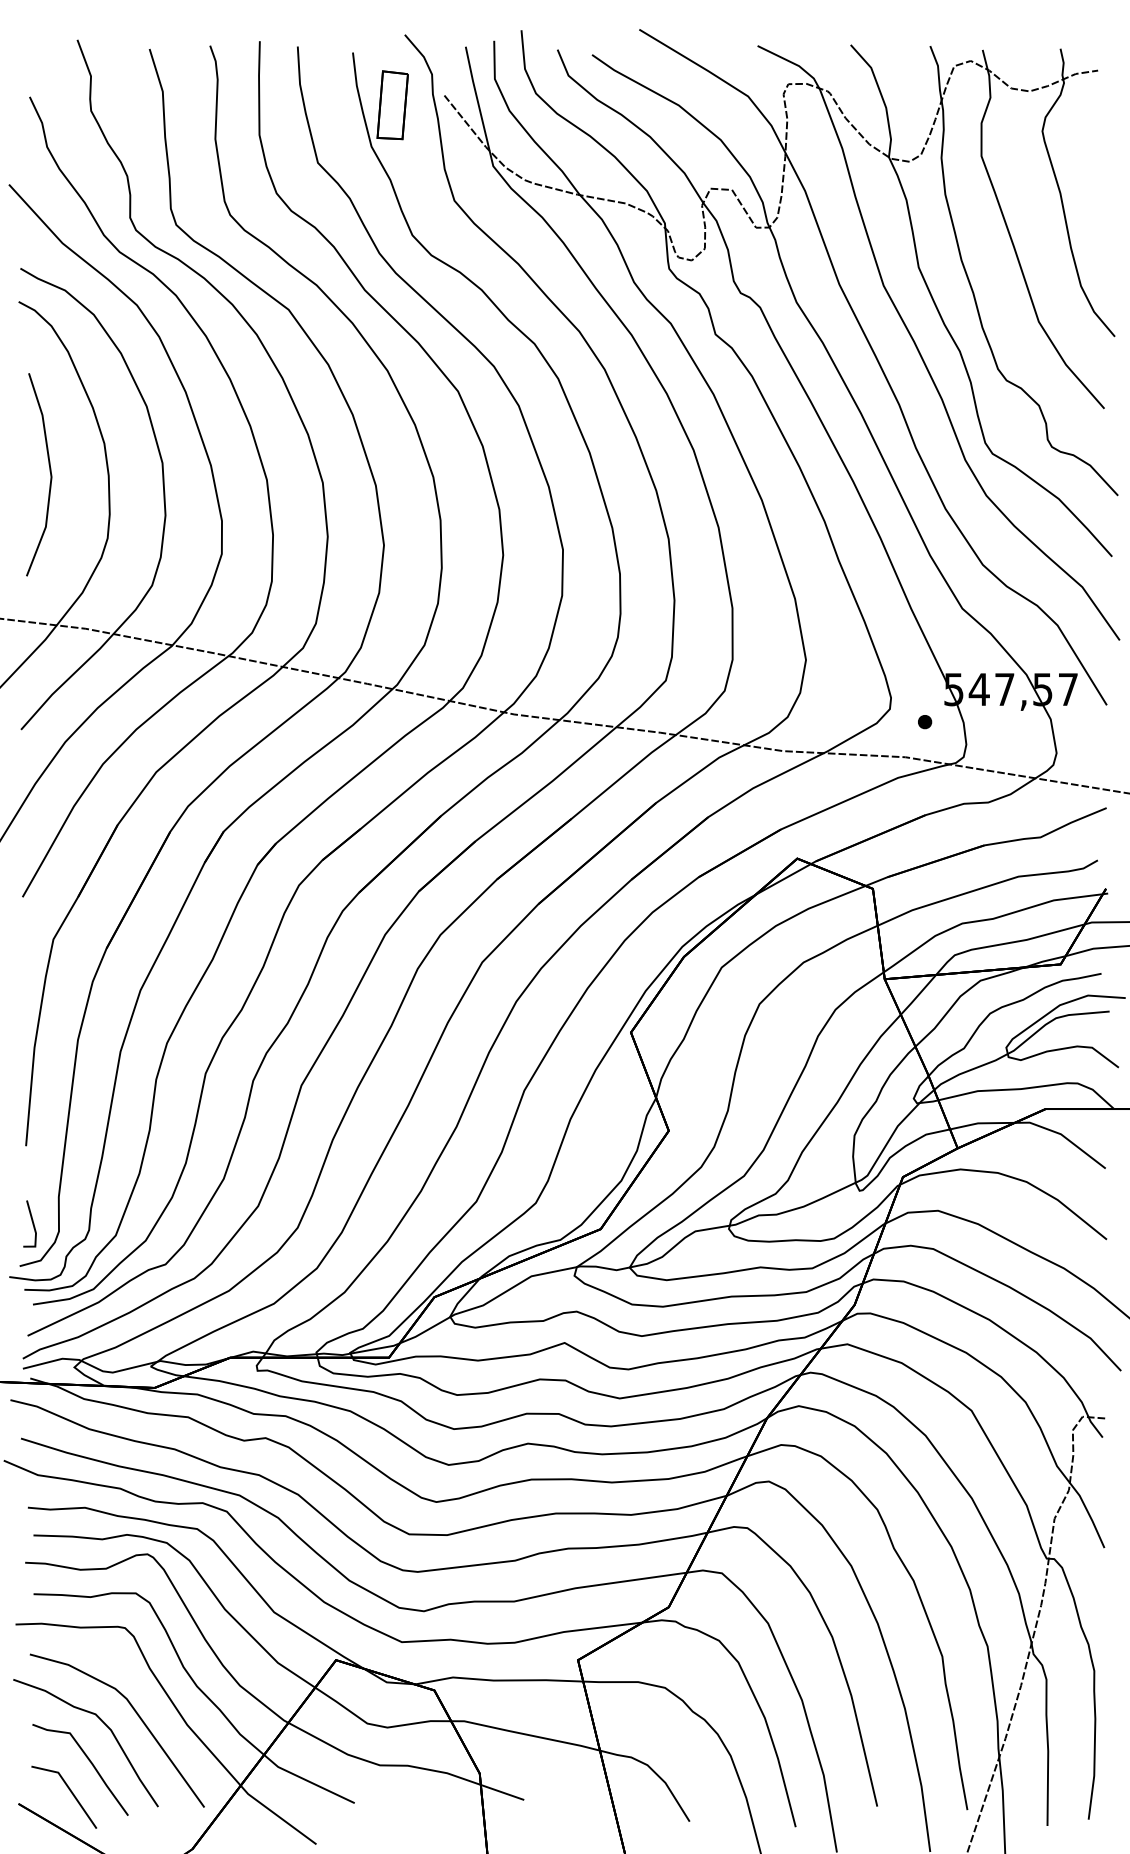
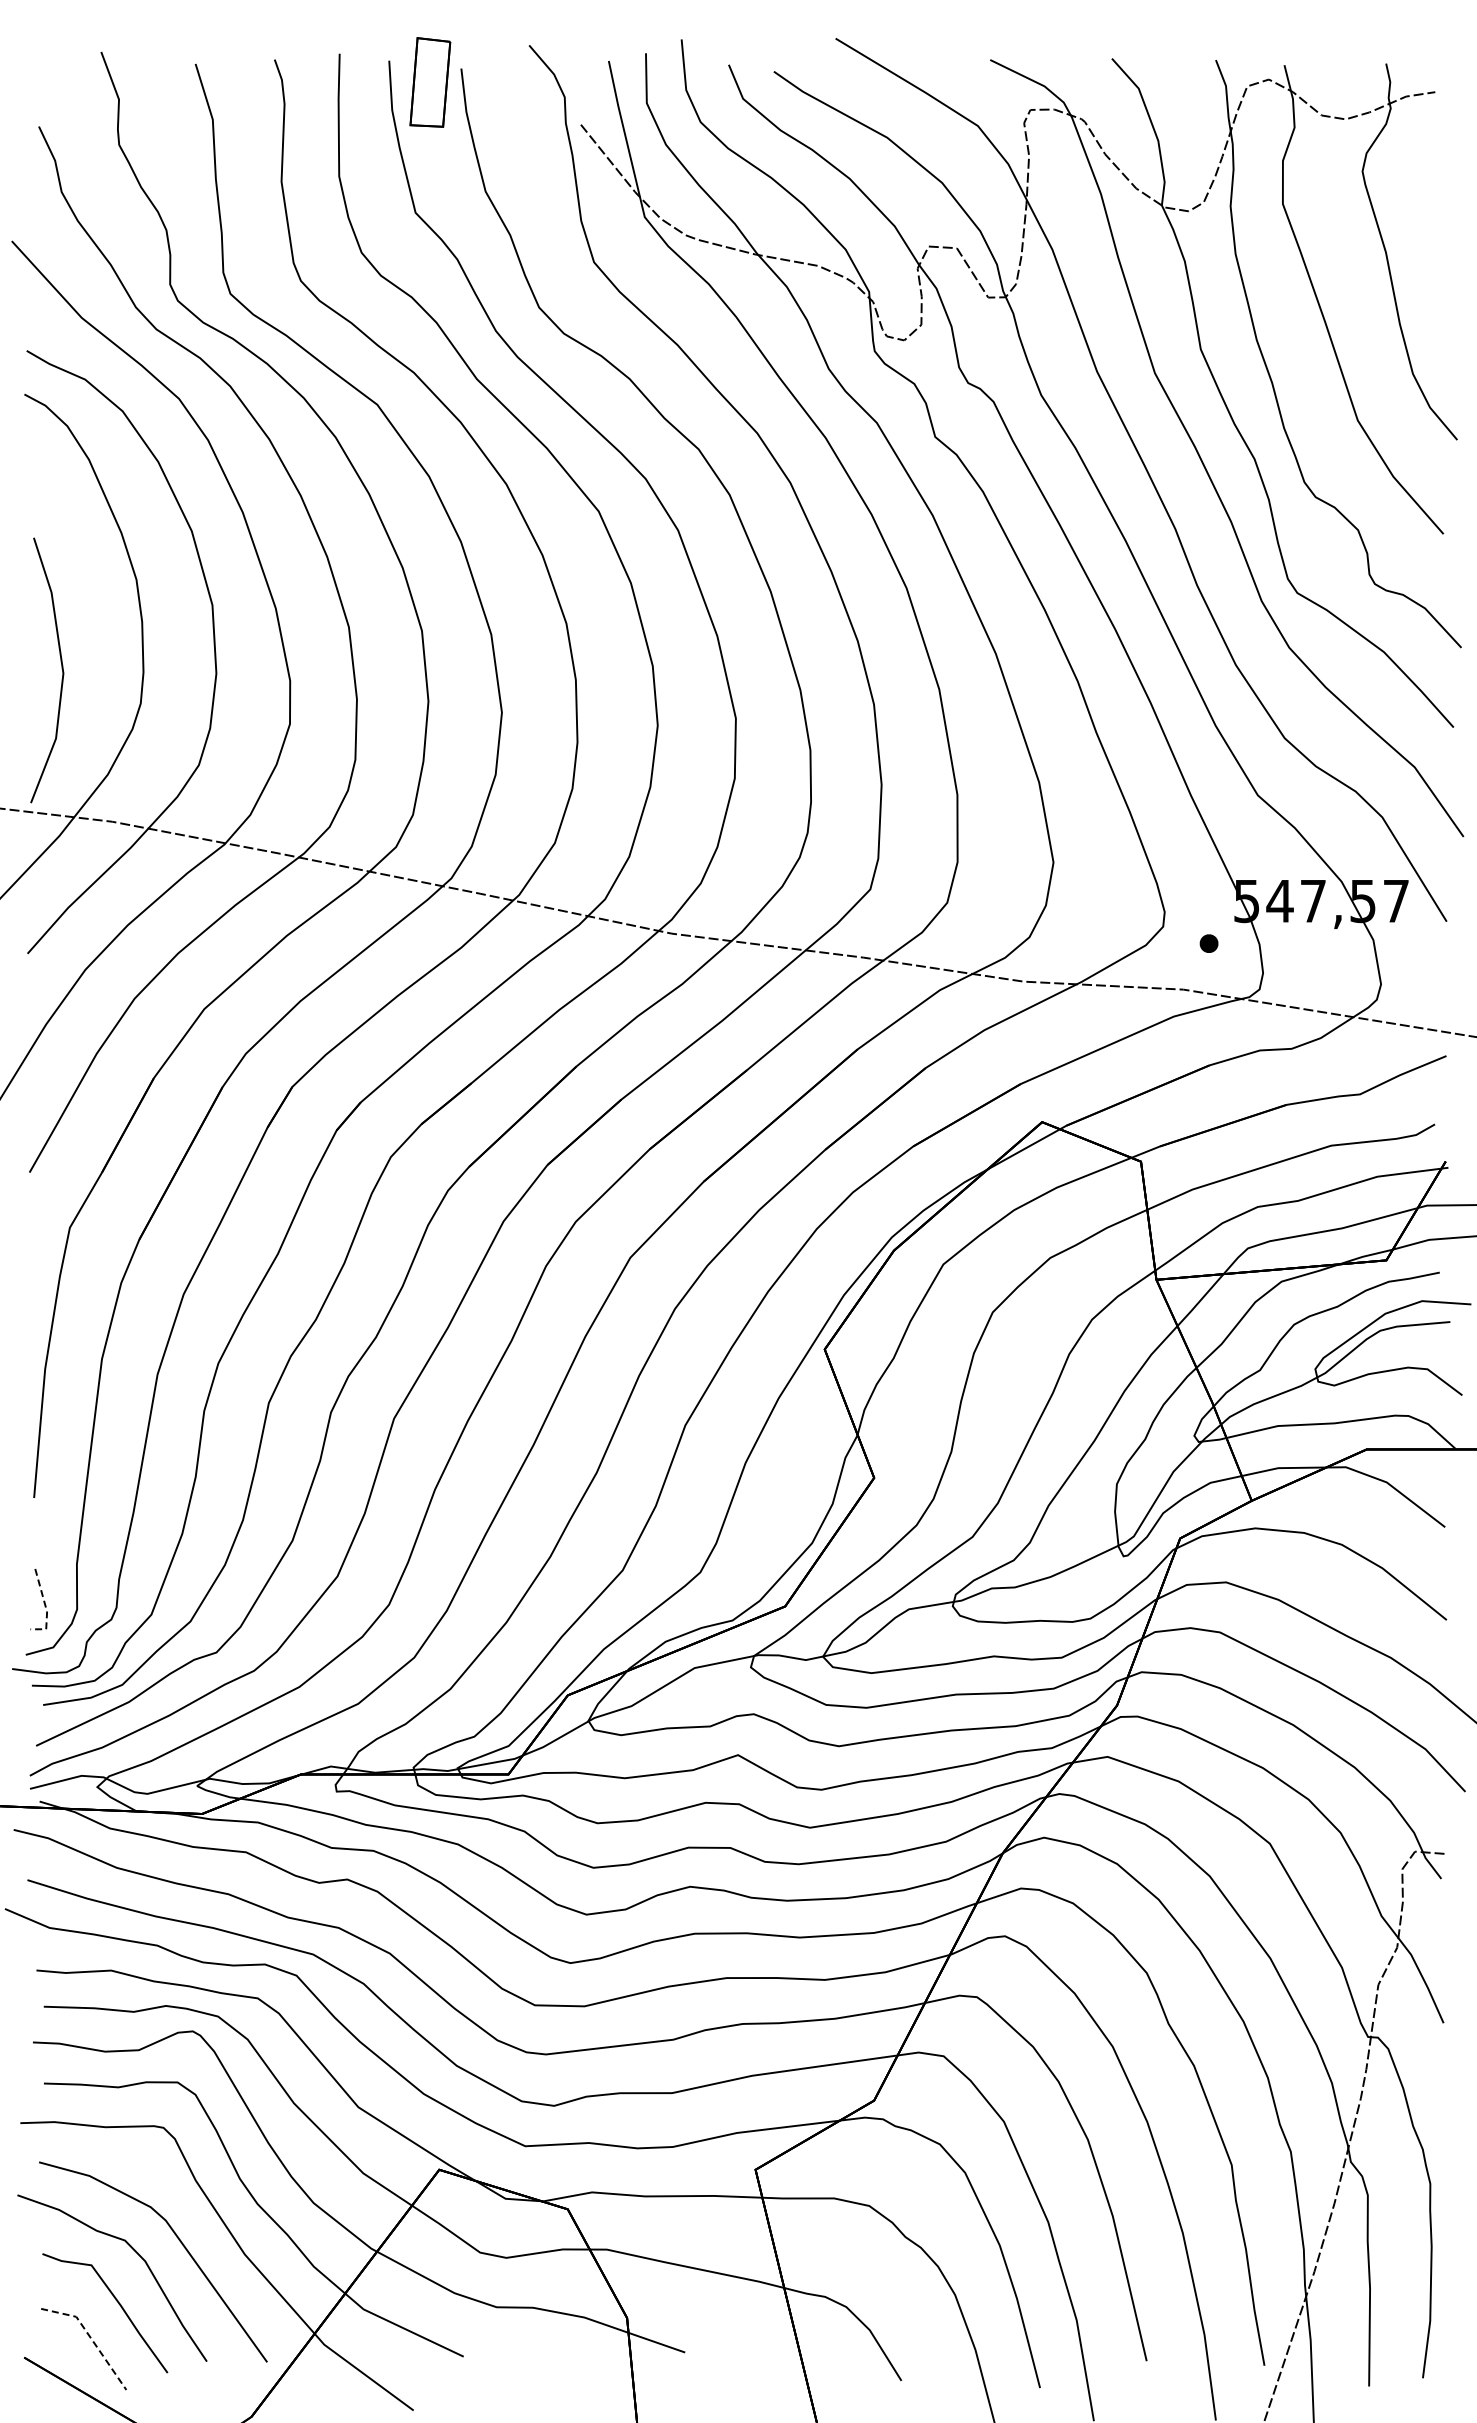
part: (392, 105) -> (430, 82), moved
line: (50, 474) -> (61, 669), moved
line: (35, 1230) -> (46, 1608), solid -> dashed
line: (69, 1789) -> (90, 2338), solid -> dashed

